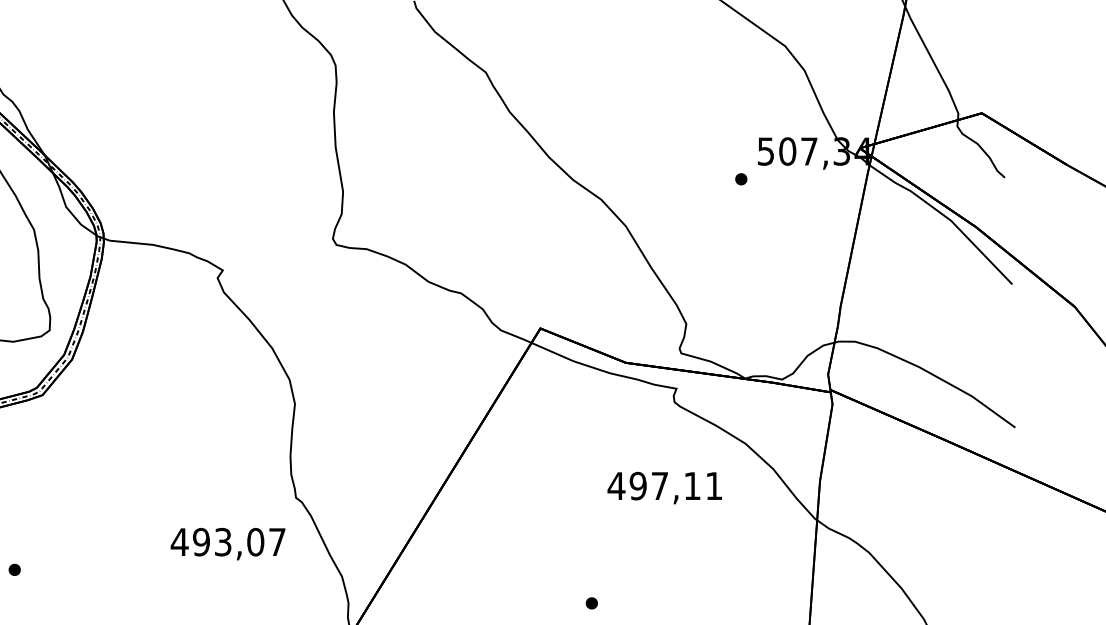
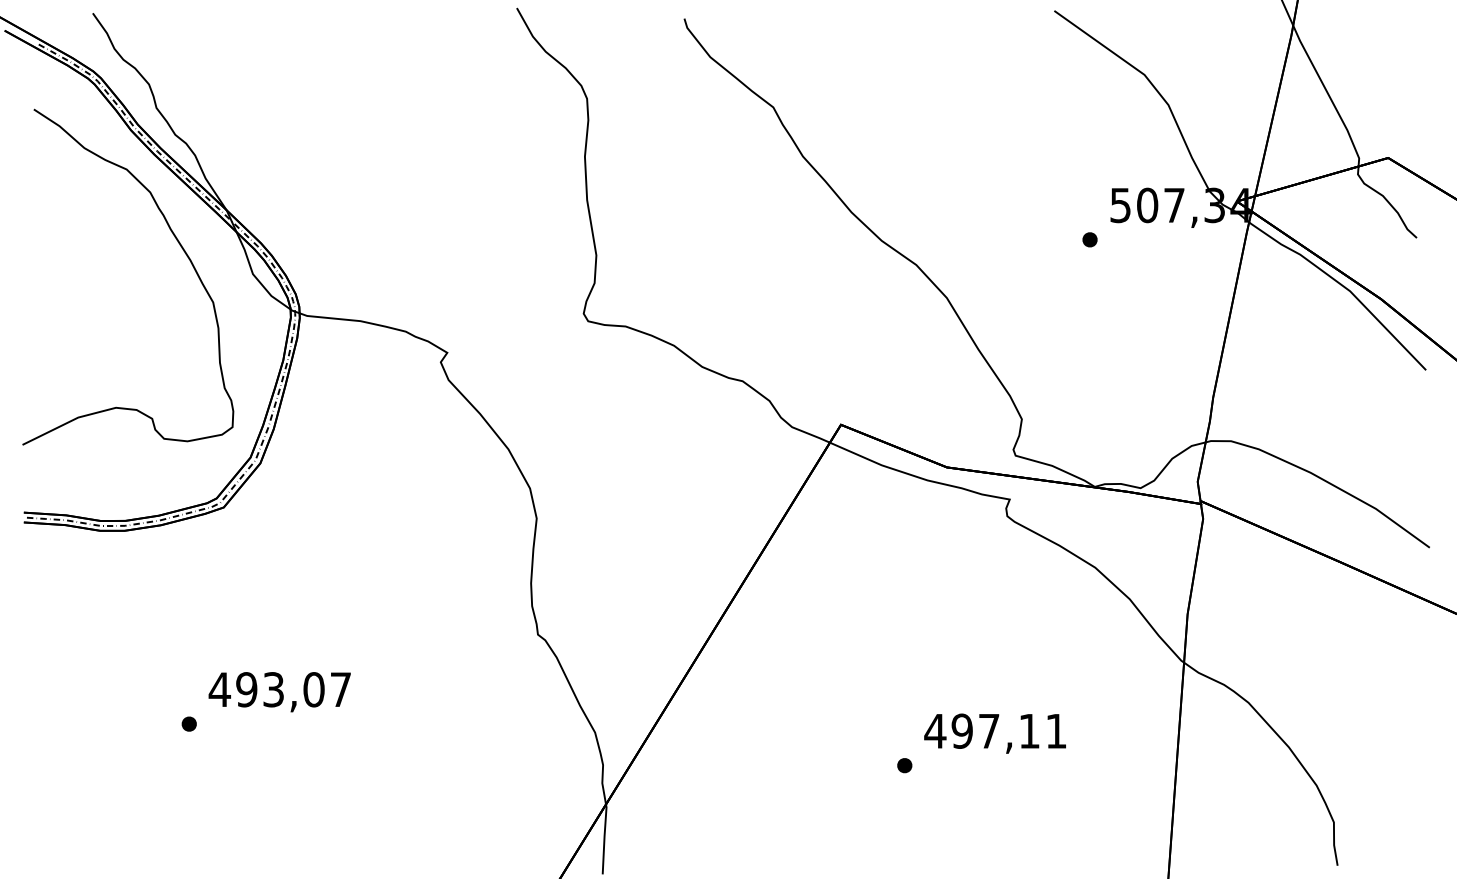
text: (664, 487) -> (994, 733), moved
text: (227, 544) -> (279, 692), moved

